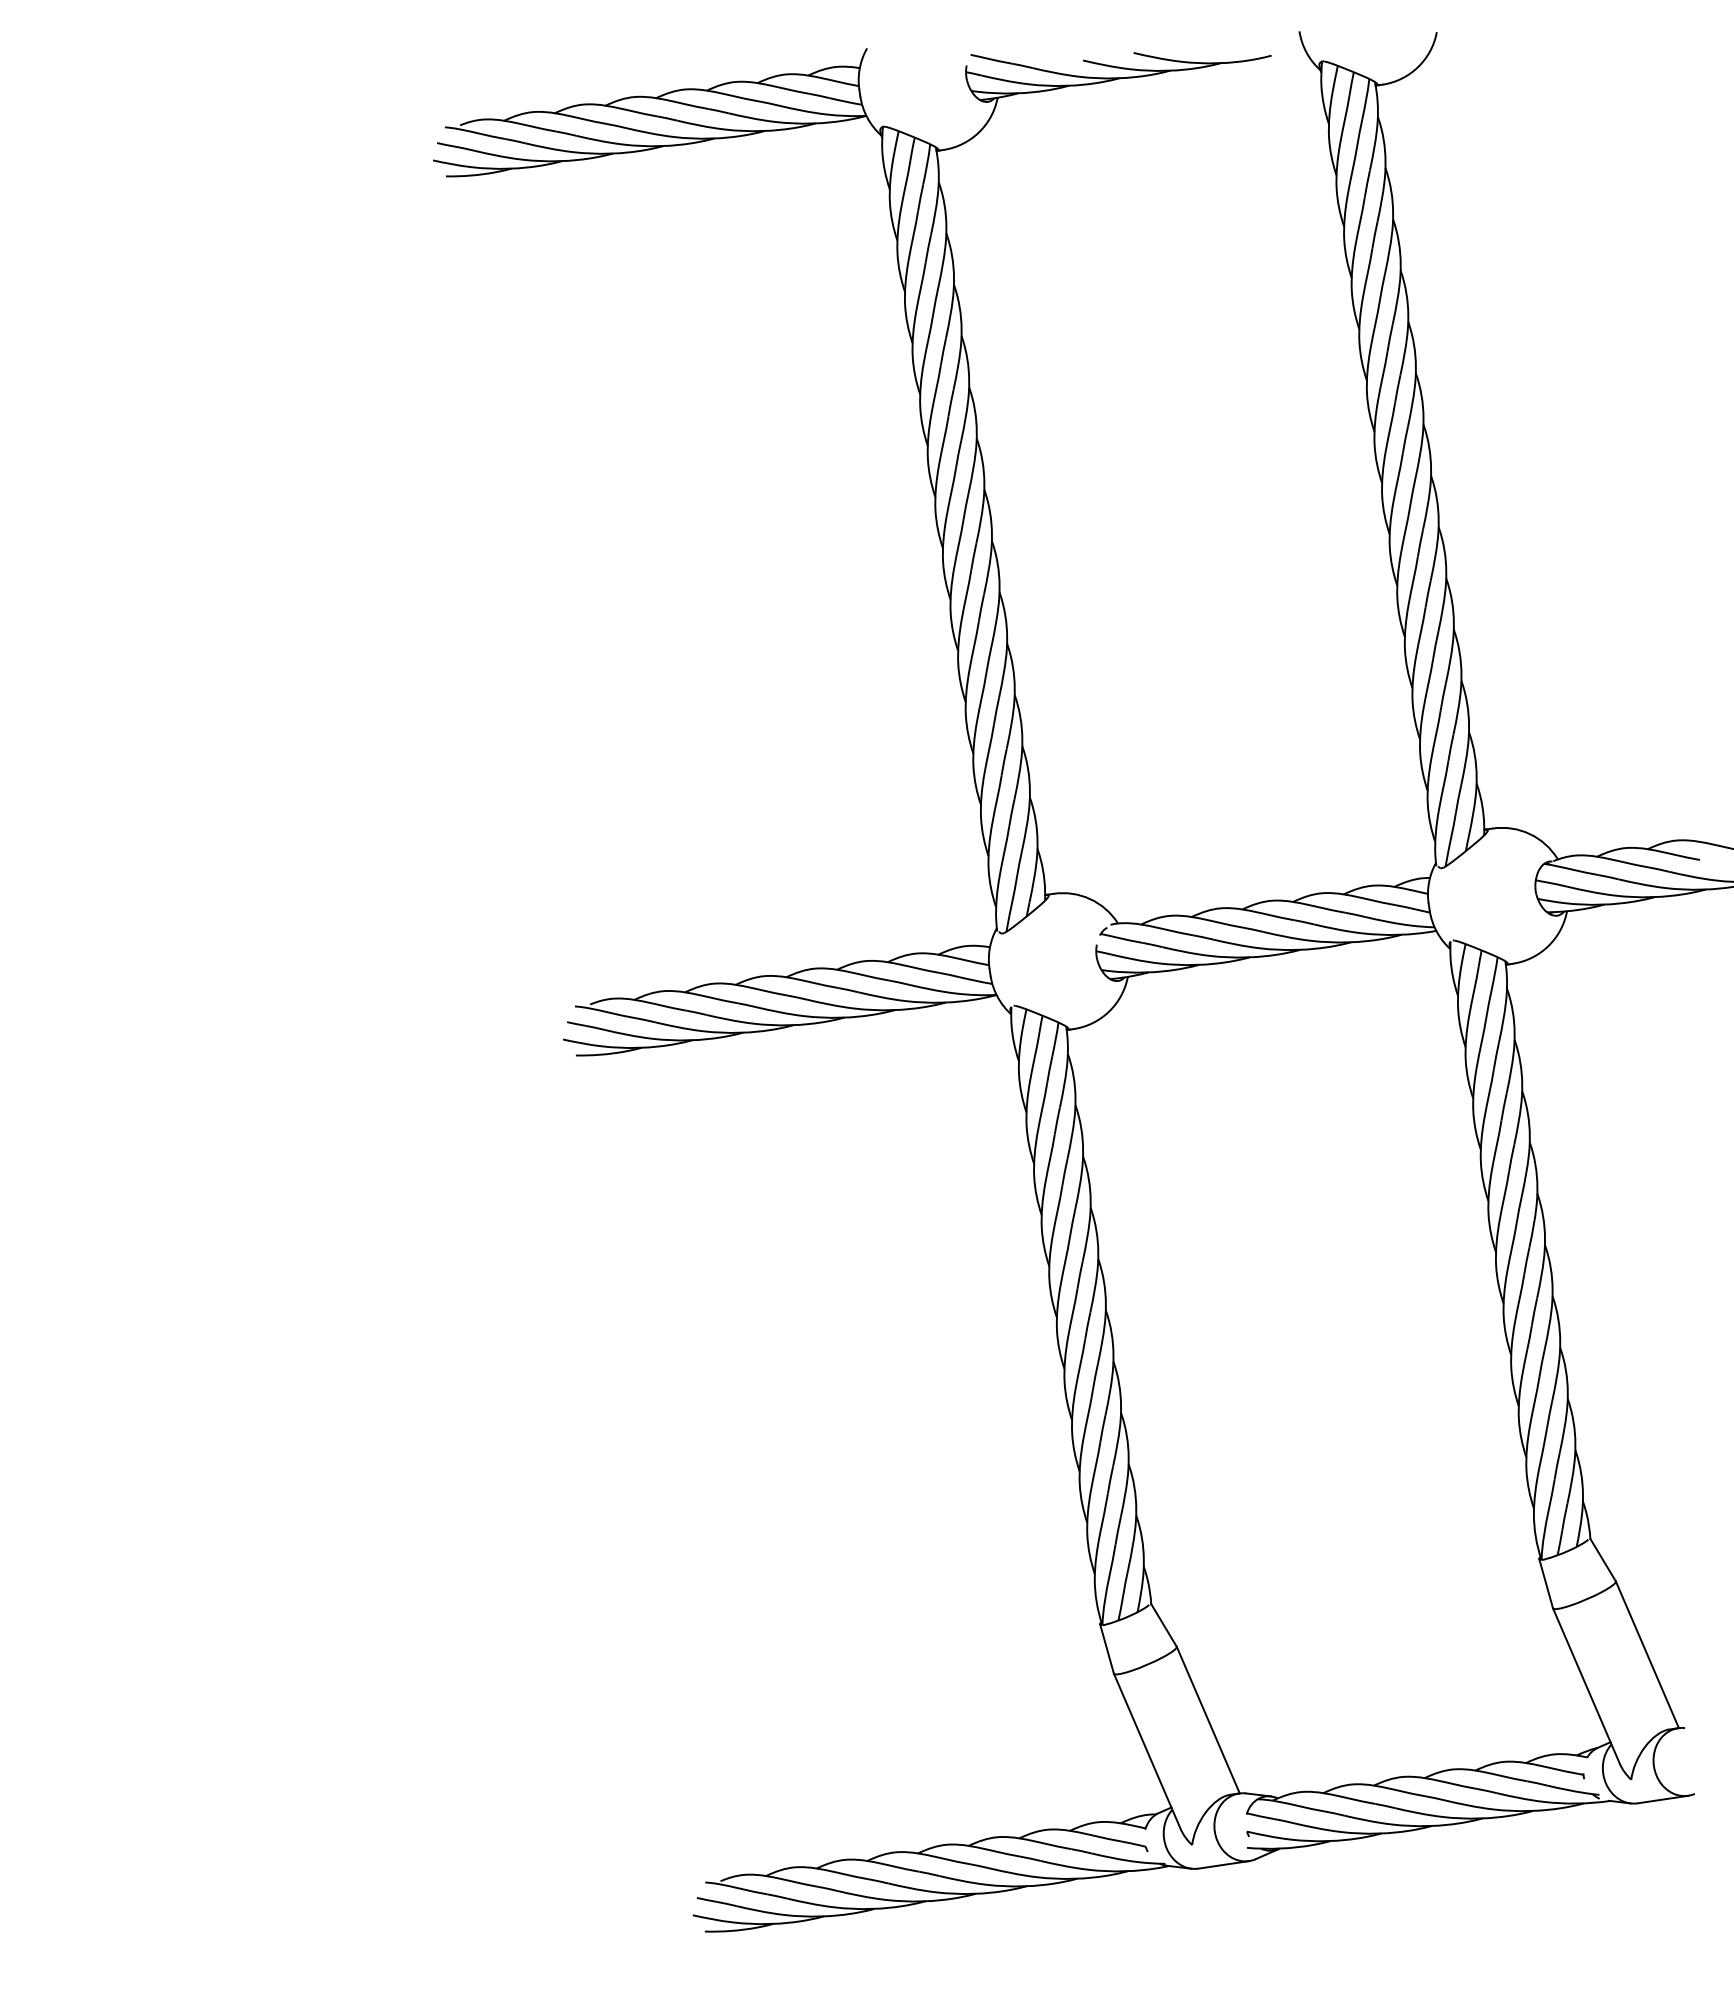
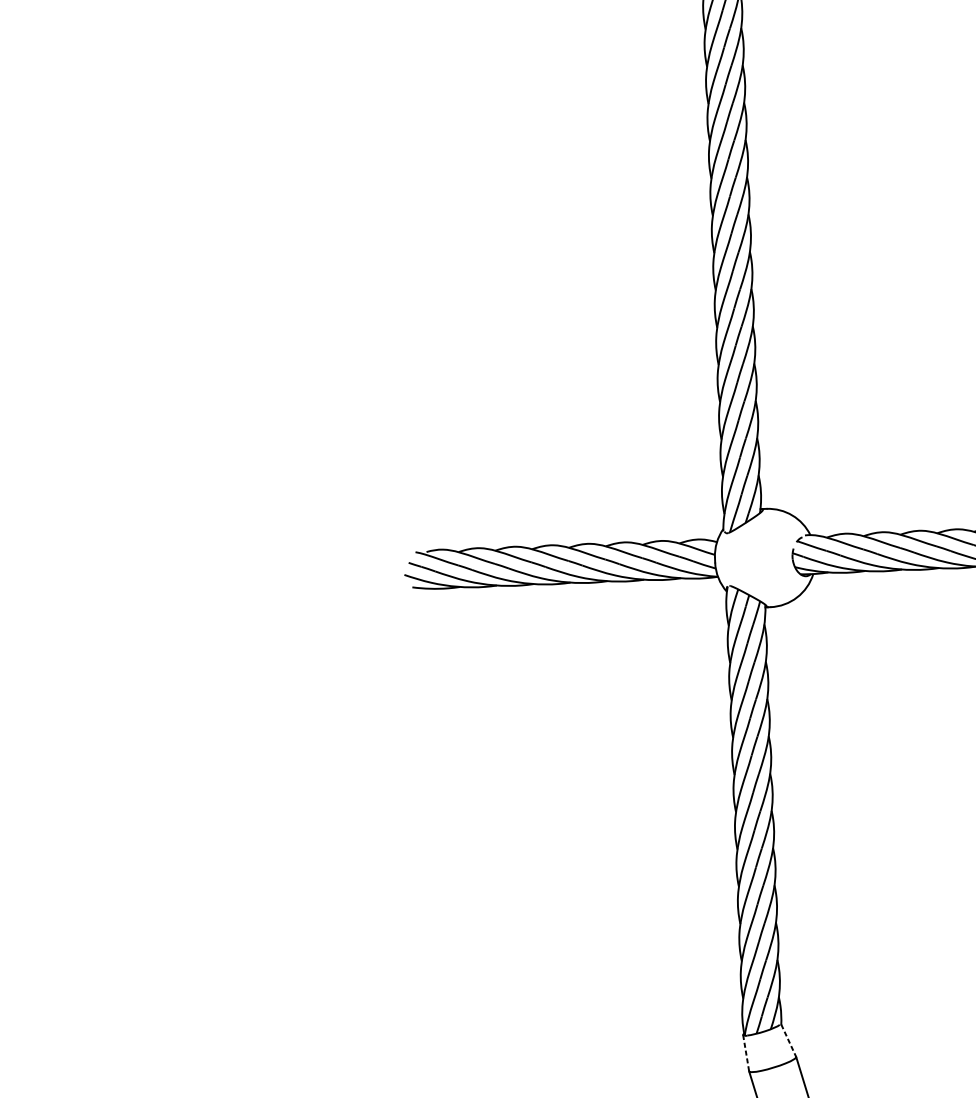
line: (1163, 1625) -> (788, 1040), solid -> dashed
line: (1107, 1648) -> (746, 1052), solid -> dashed

